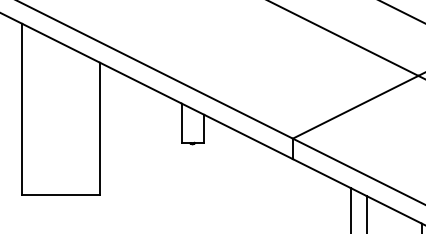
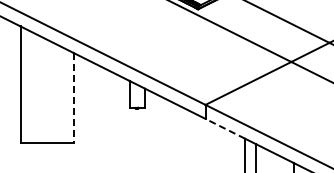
line: (99, 129) -> (73, 98), solid -> dashed
line: (320, 173) -> (224, 128), solid -> dashed

